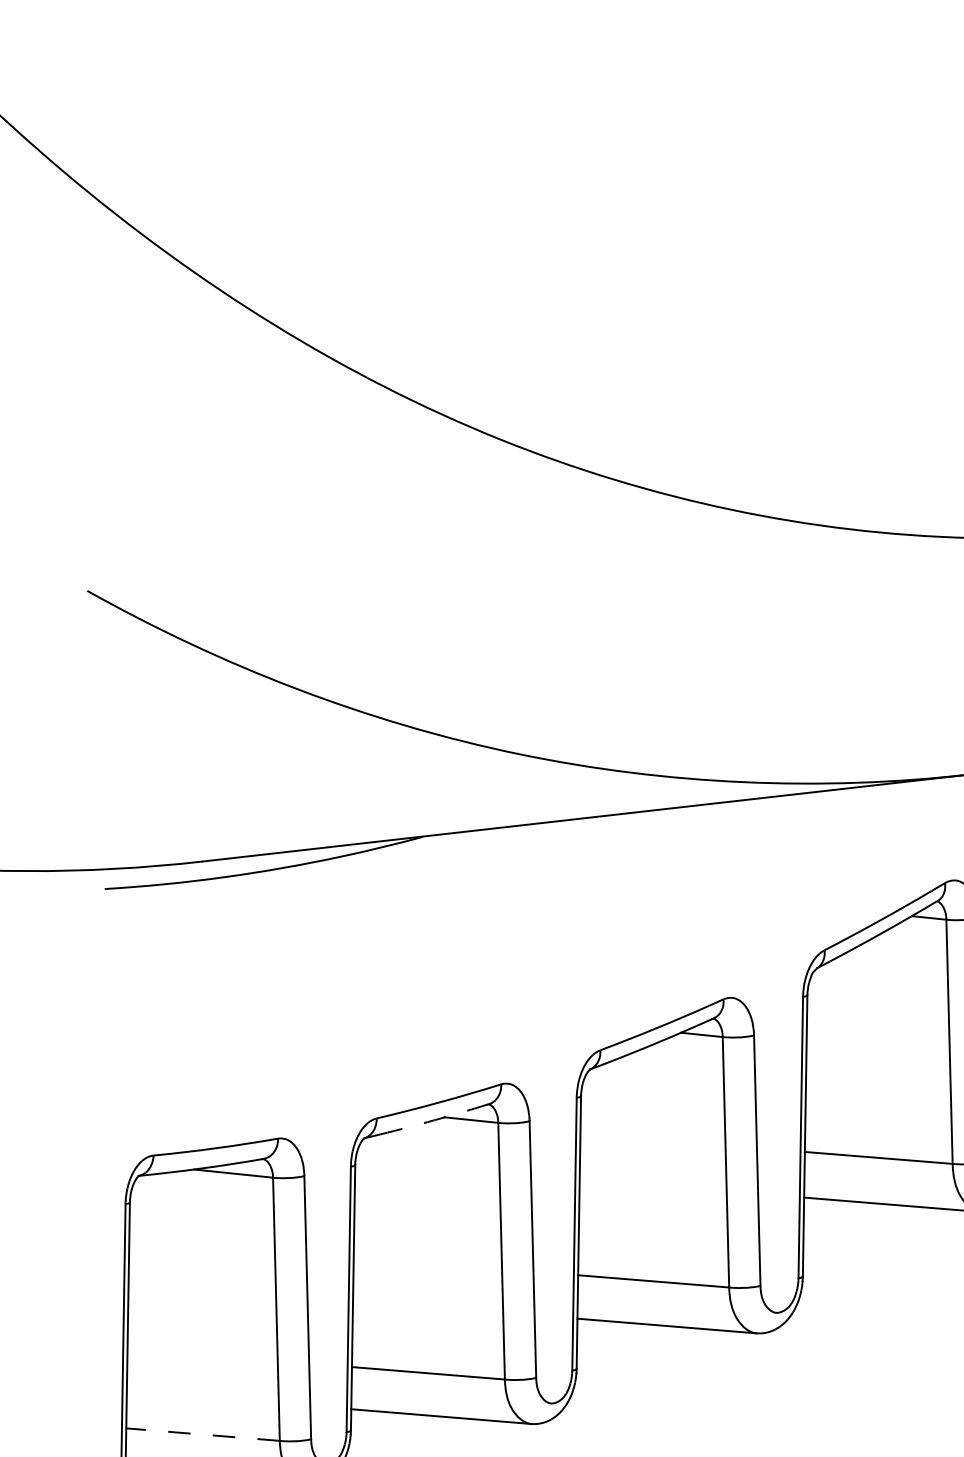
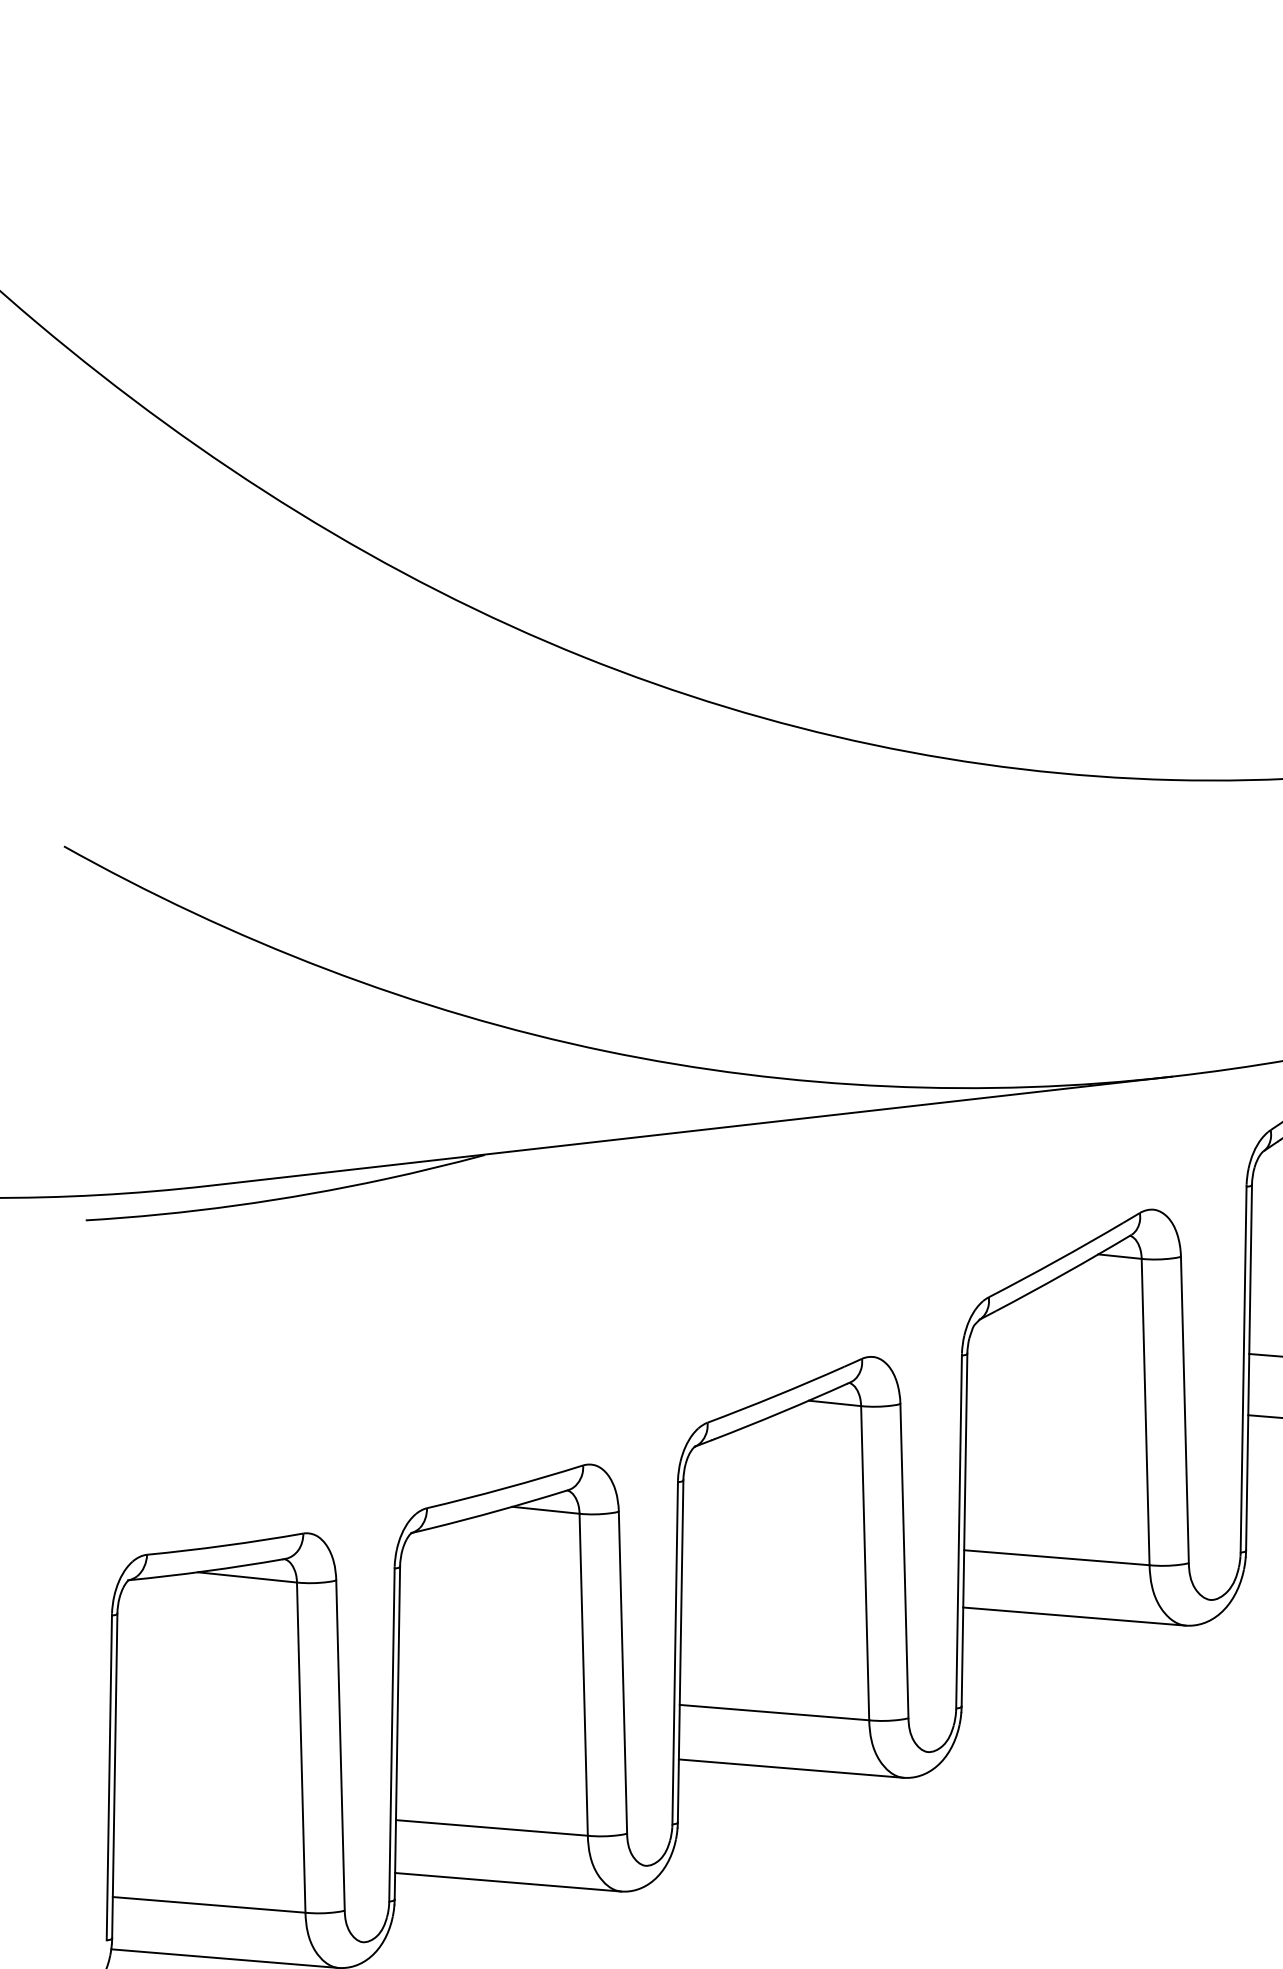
arc: (434, 1120) -> (499, 1510), dashed -> solid
line: (203, 1434) -> (209, 1904), dashed -> solid

